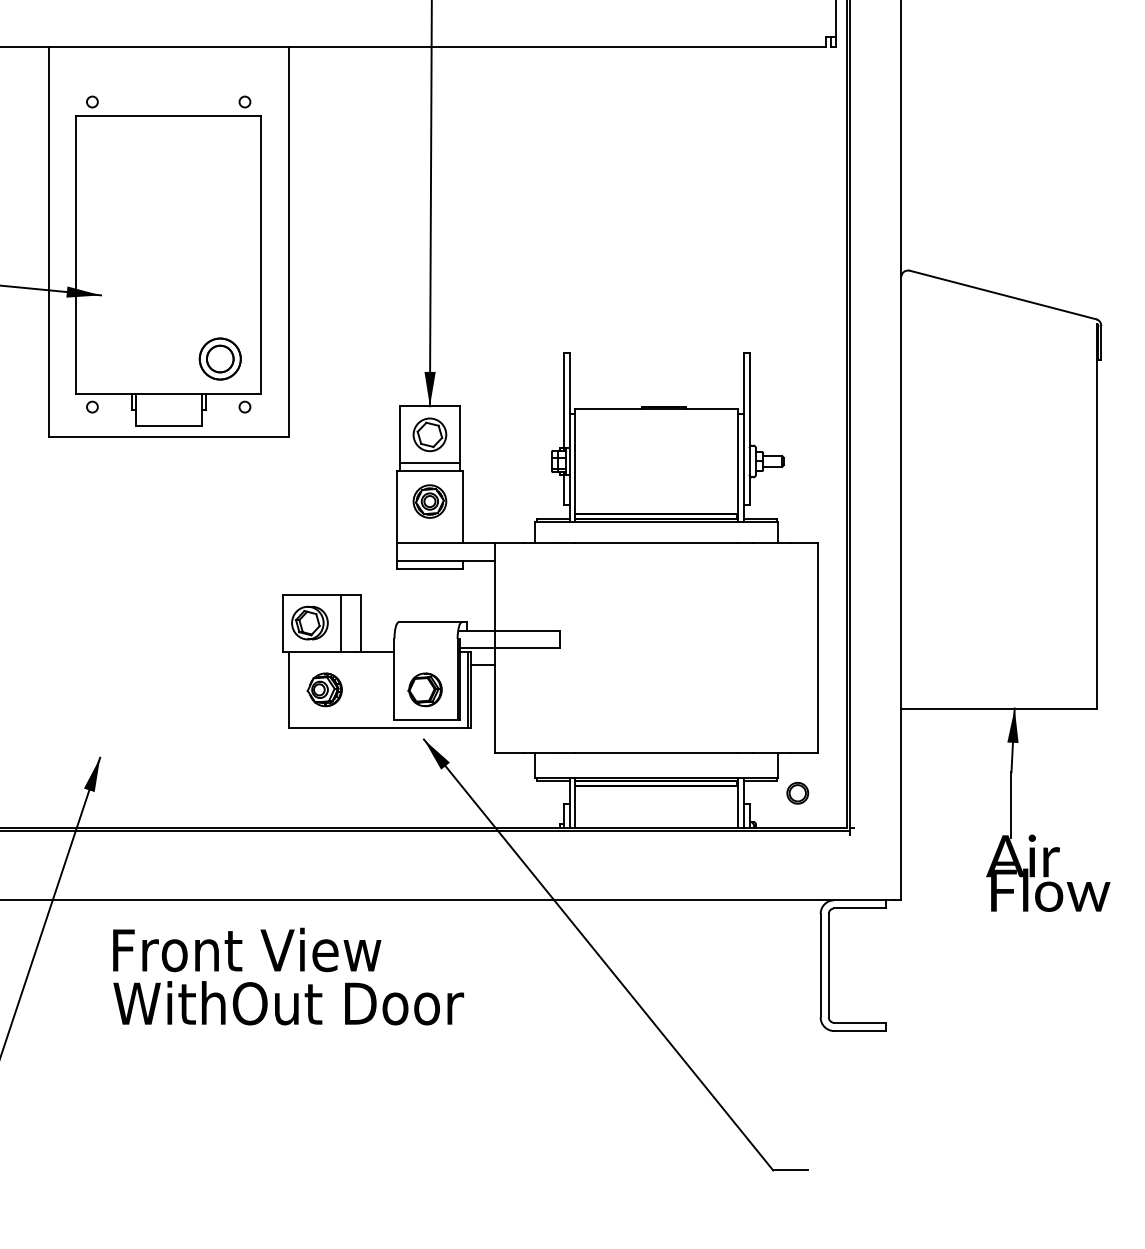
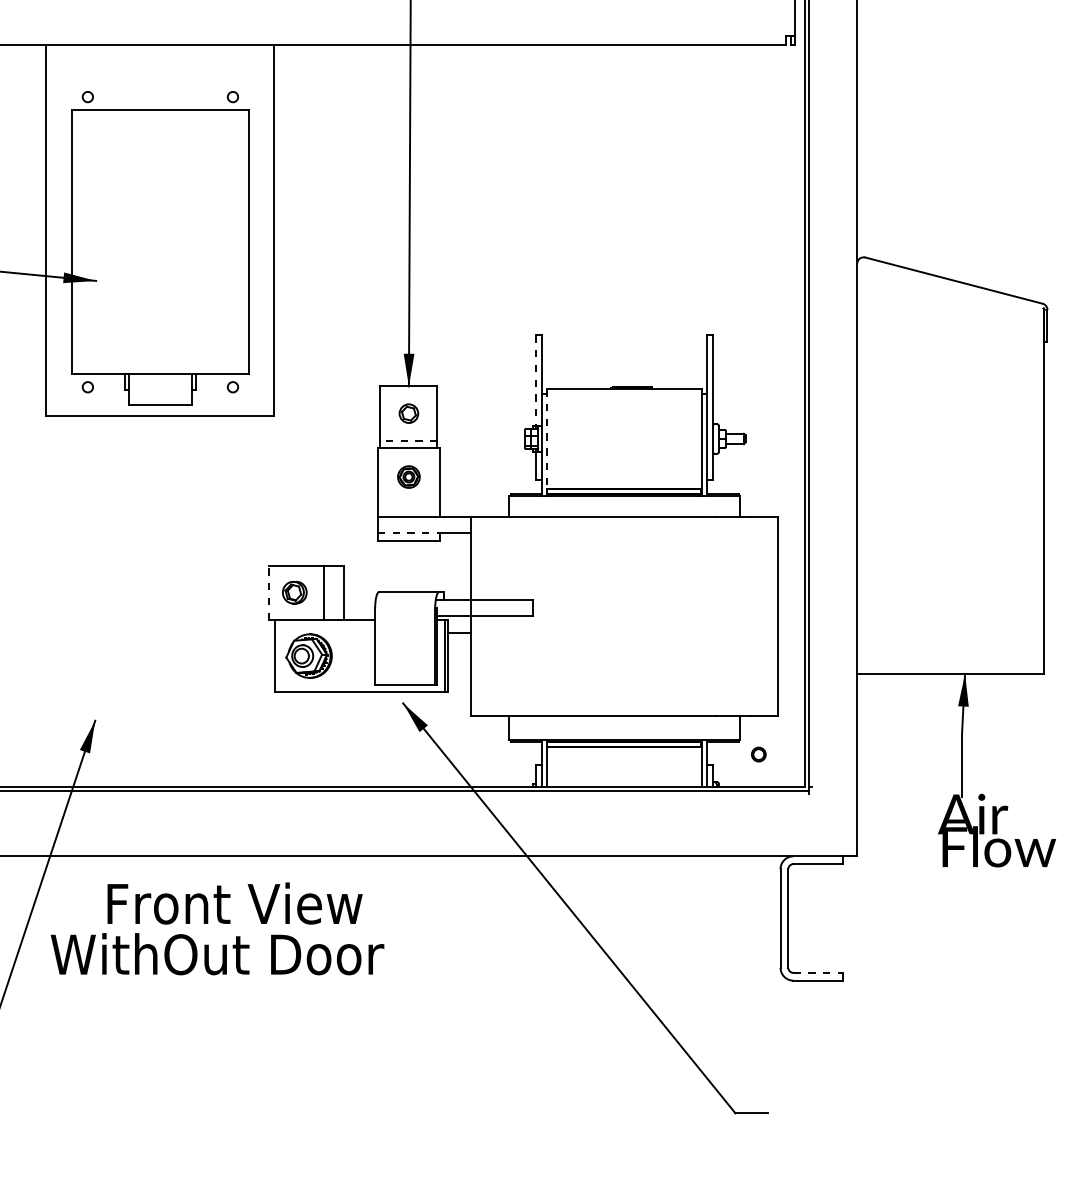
part: (219, 358) -> (208, 341), removed
line: (563, 402) -> (535, 382), solid -> dashed
part: (429, 434) -> (408, 413), size x0.6
line: (574, 461) -> (546, 438), solid -> dashed
line: (429, 463) -> (408, 440), solid -> dashed
part: (429, 501) -> (408, 477), size x0.7
line: (429, 560) -> (408, 533), solid -> dashed
part: (309, 622) -> (294, 592), size x0.7
line: (283, 623) -> (269, 593), solid -> dashed
part: (324, 689) -> (308, 655), size x1.4
part: (424, 689) -> (403, 655), removed
part: (797, 793) -> (758, 754), size x0.7
text: (288, 1003) -> (217, 954), moved
line: (860, 1022) -> (818, 972), solid -> dashed

